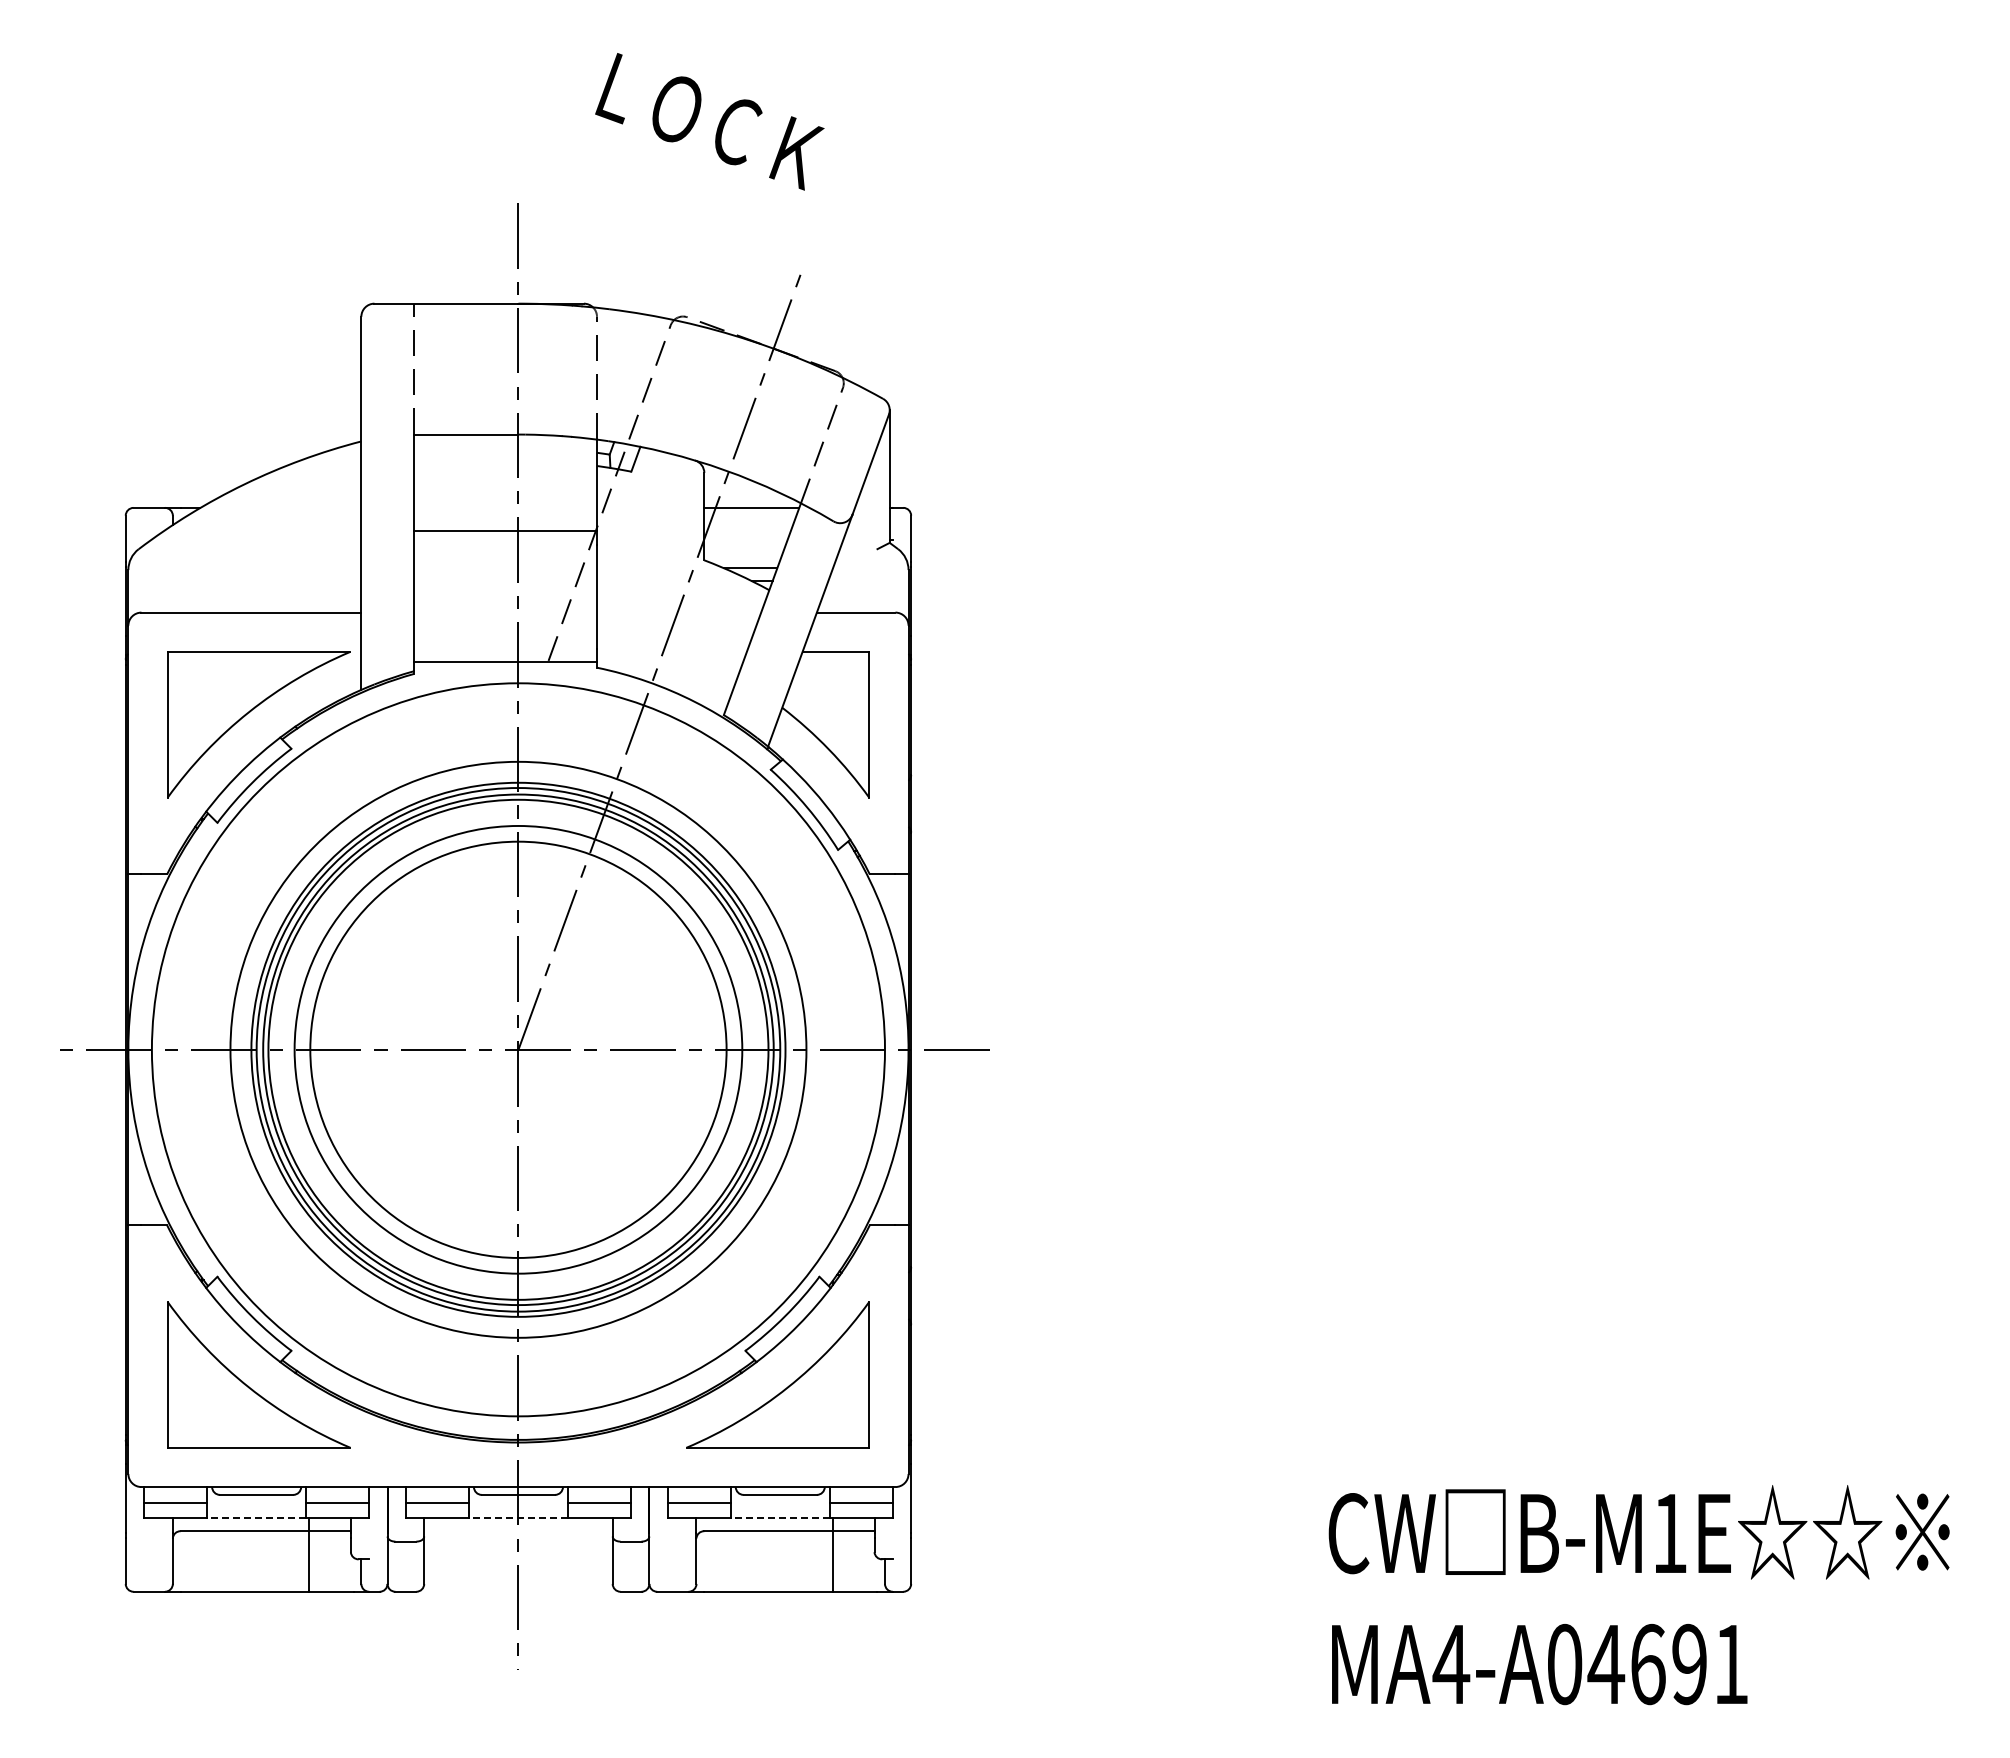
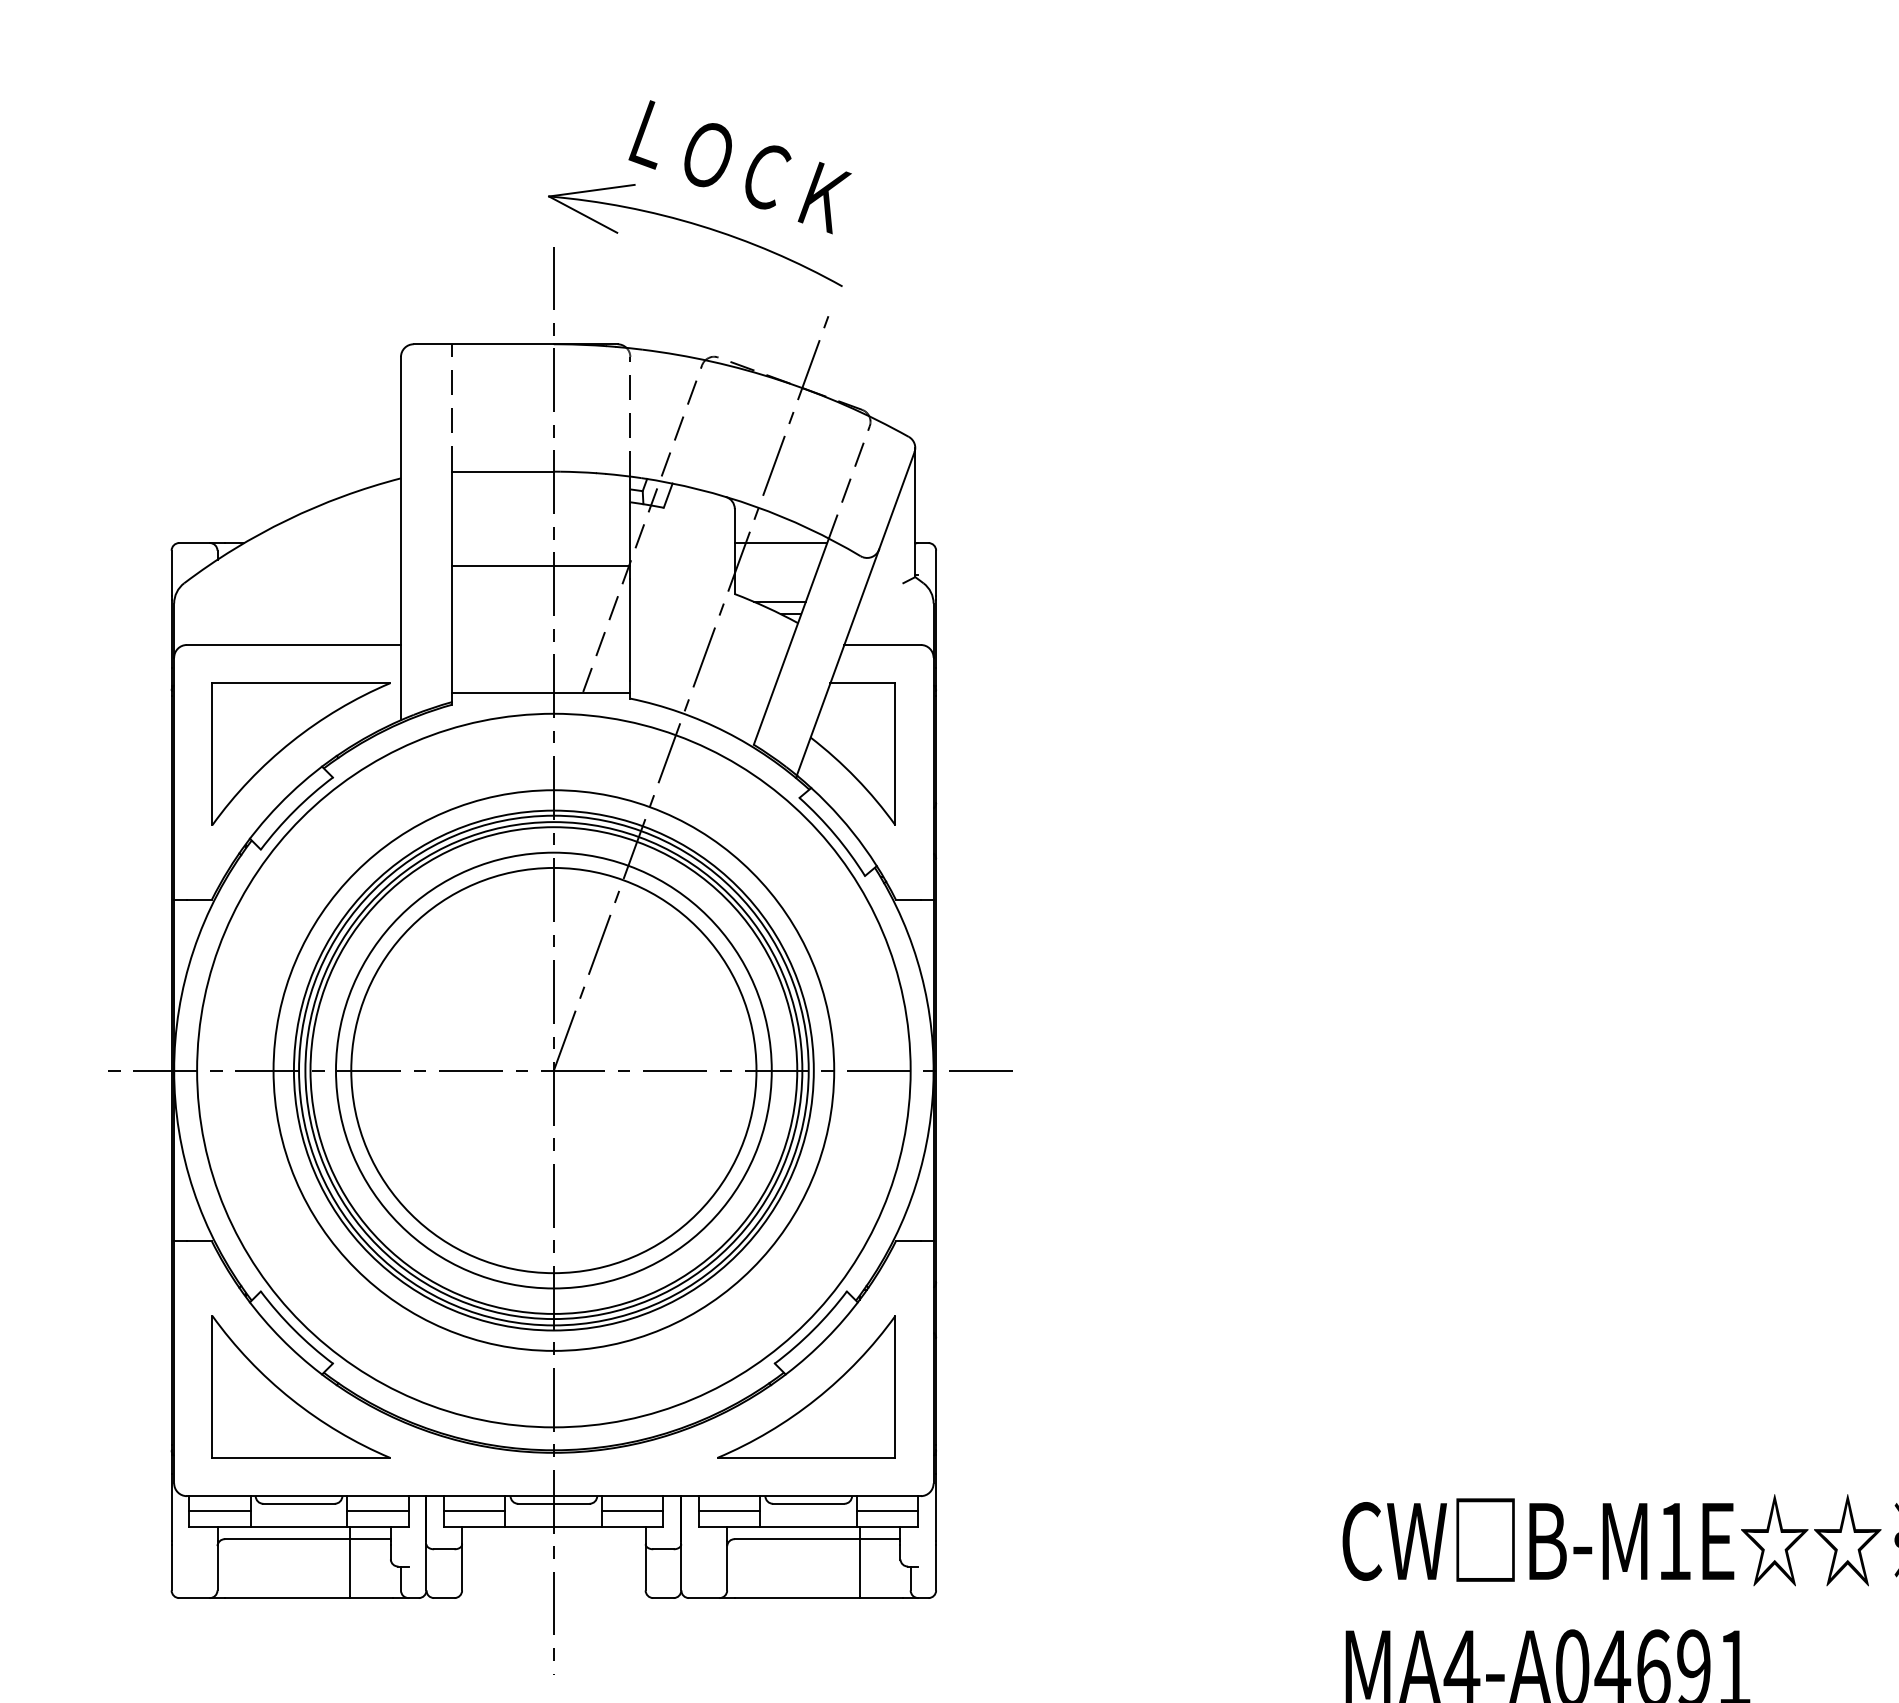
part: (666, 182) -> (697, 226), added
line: (256, 1518) -> (298, 1526), dashed -> solid
line: (518, 1518) -> (553, 1526), dashed -> solid
line: (780, 1518) -> (808, 1526), dashed -> solid

